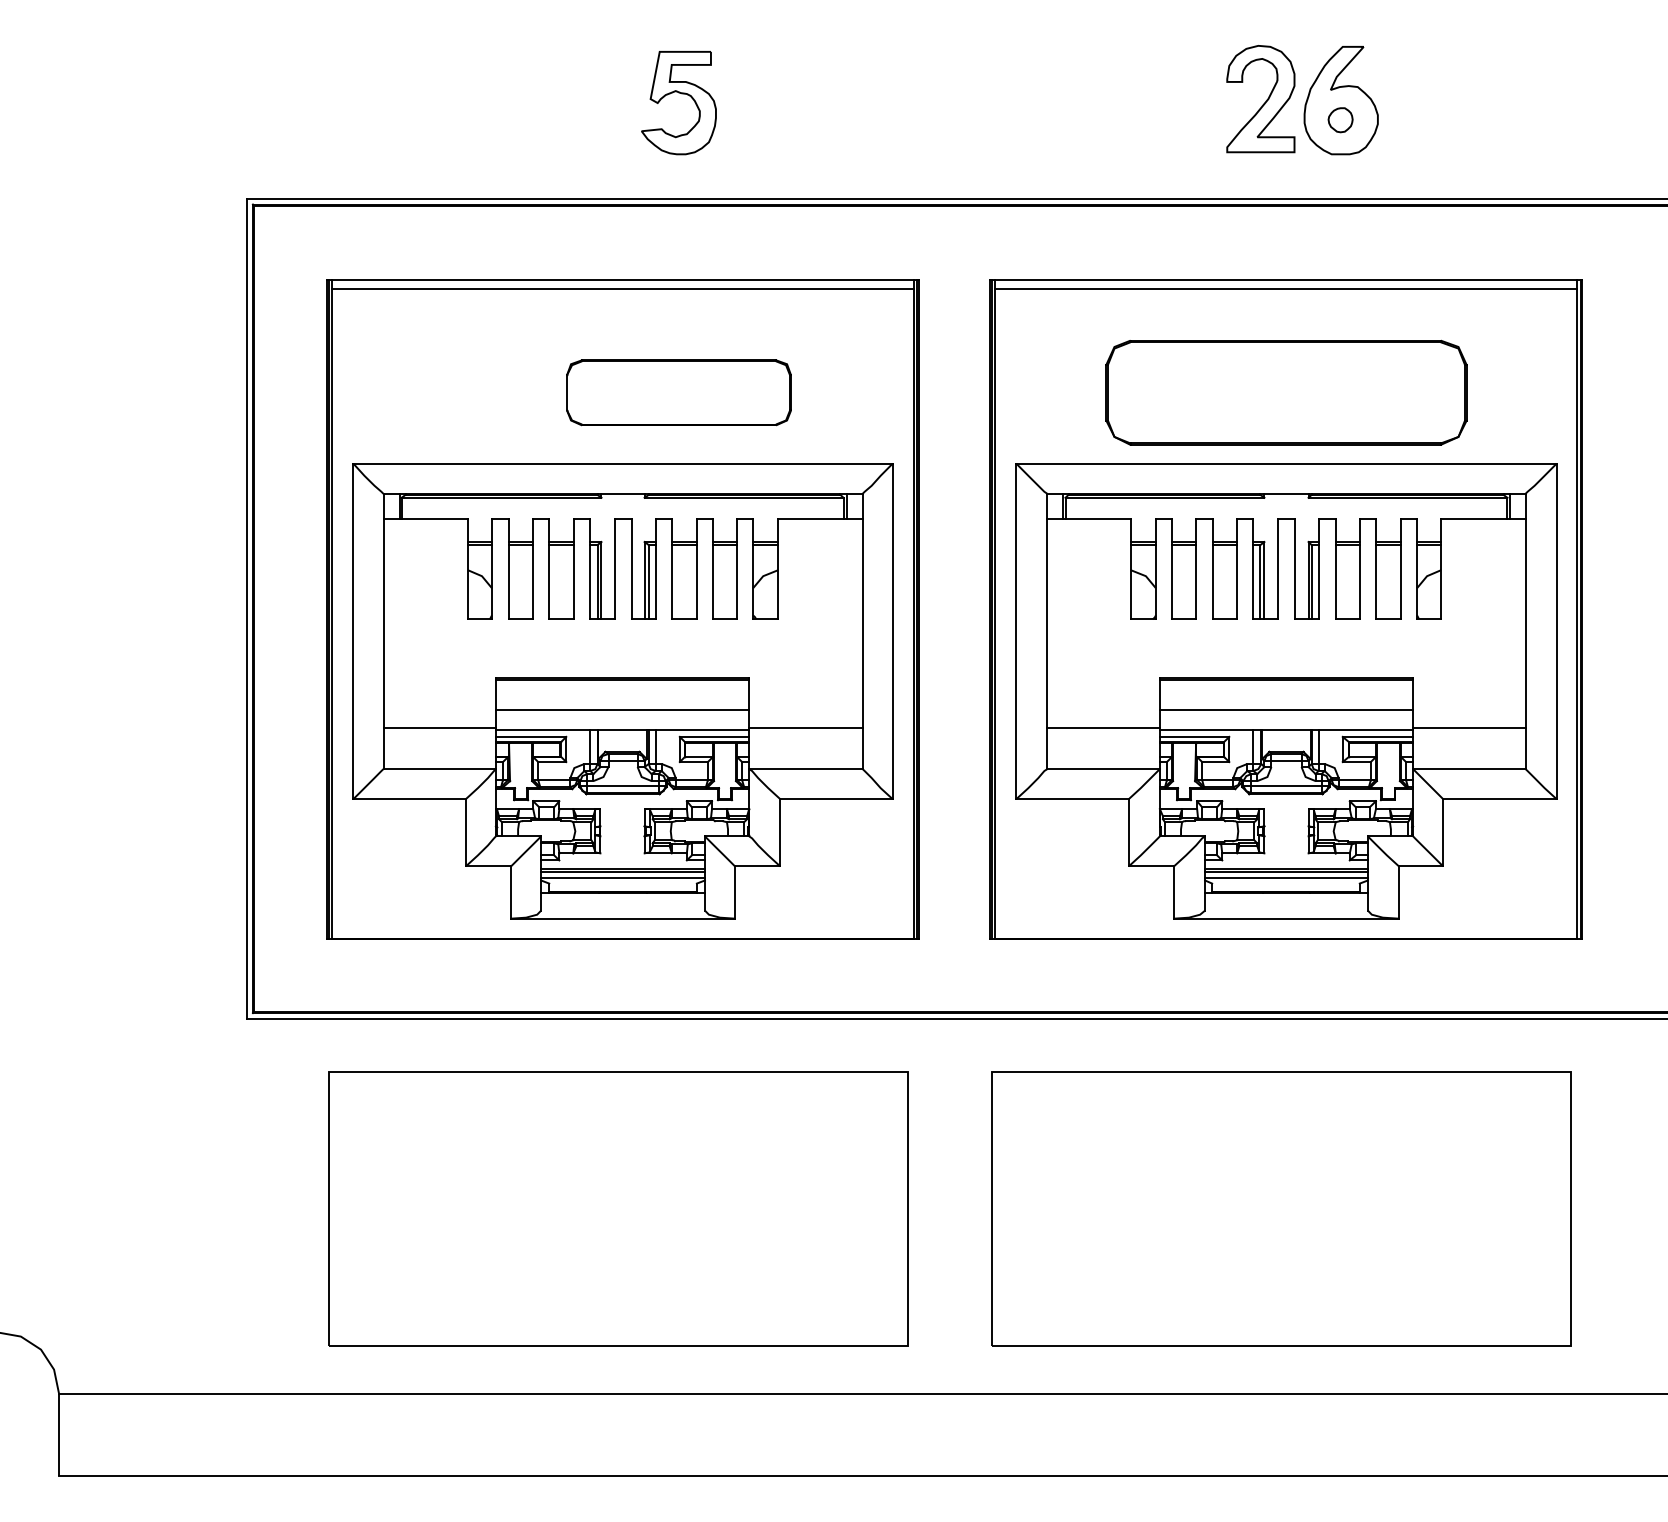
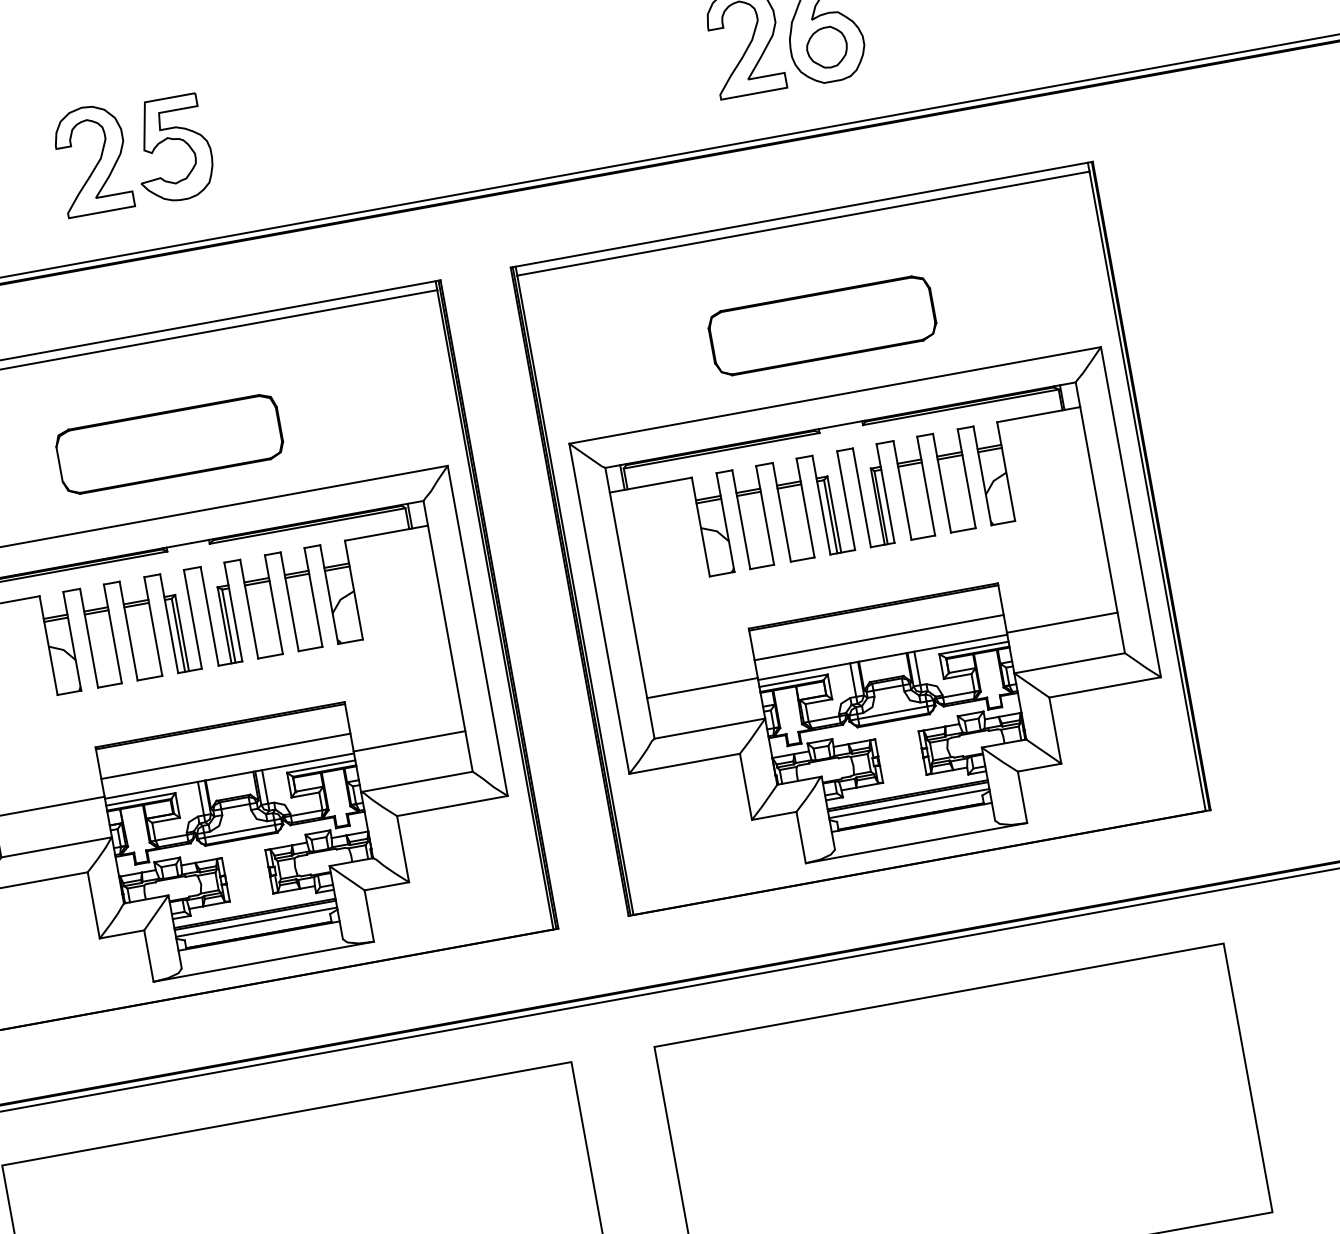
part: (597, 99) -> (92, 160), added
part: (1340, 120) -> (826, 48), size x1.67
part: (678, 392) -> (169, 444), moved
part: (1286, 392) -> (822, 325), size x0.62

